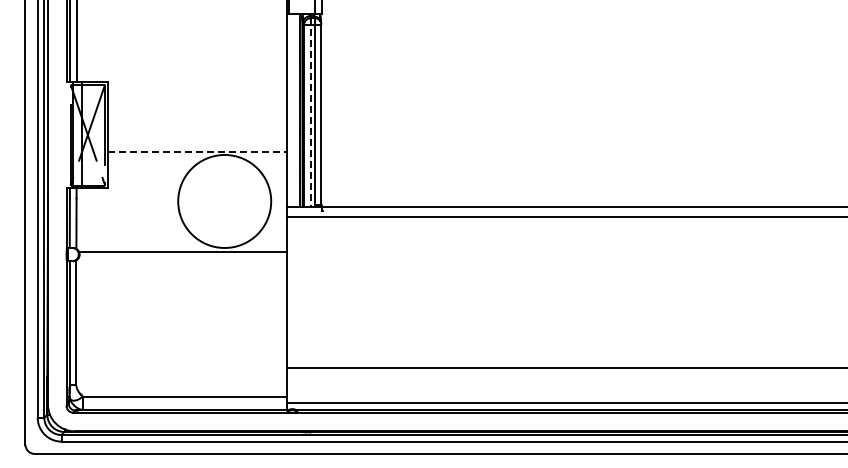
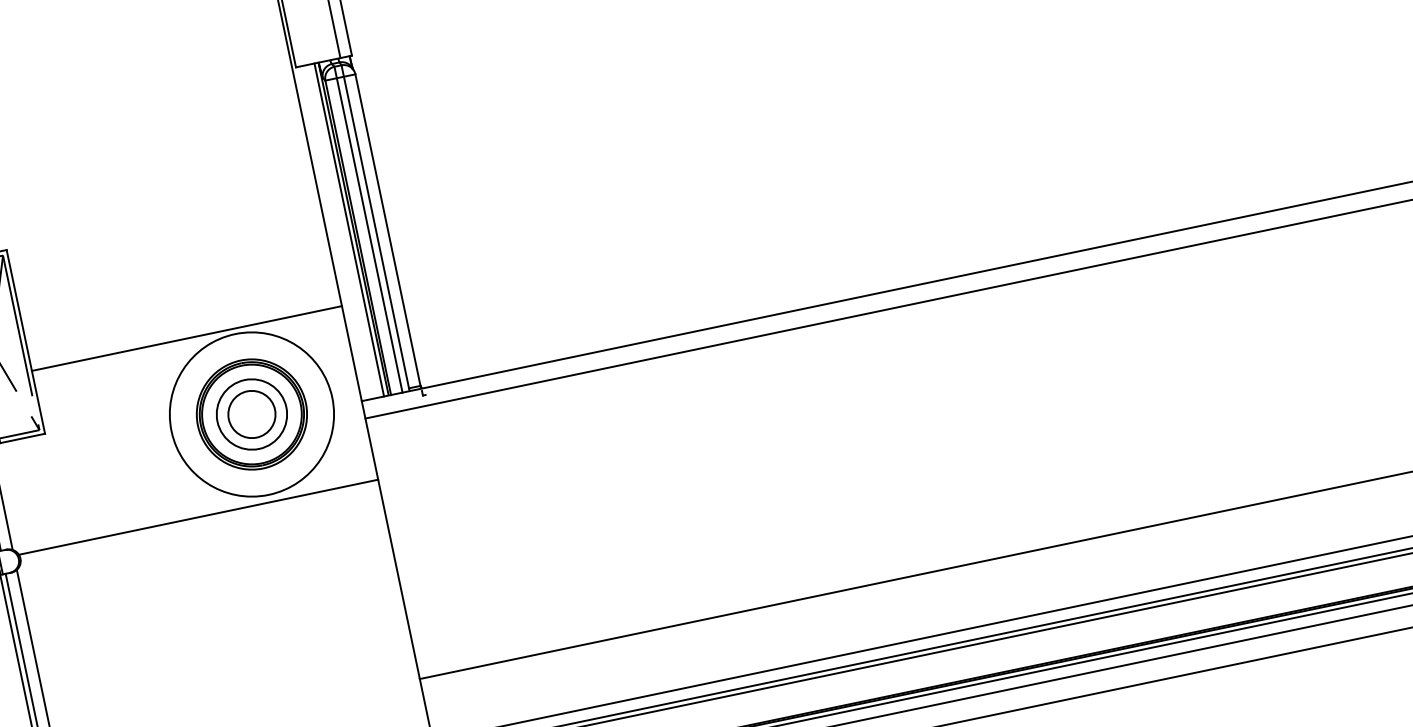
line: (310, 113) -> (368, 231), dashed -> solid
line: (197, 151) -> (186, 337), dashed -> solid
part: (224, 201) -> (251, 414), added

